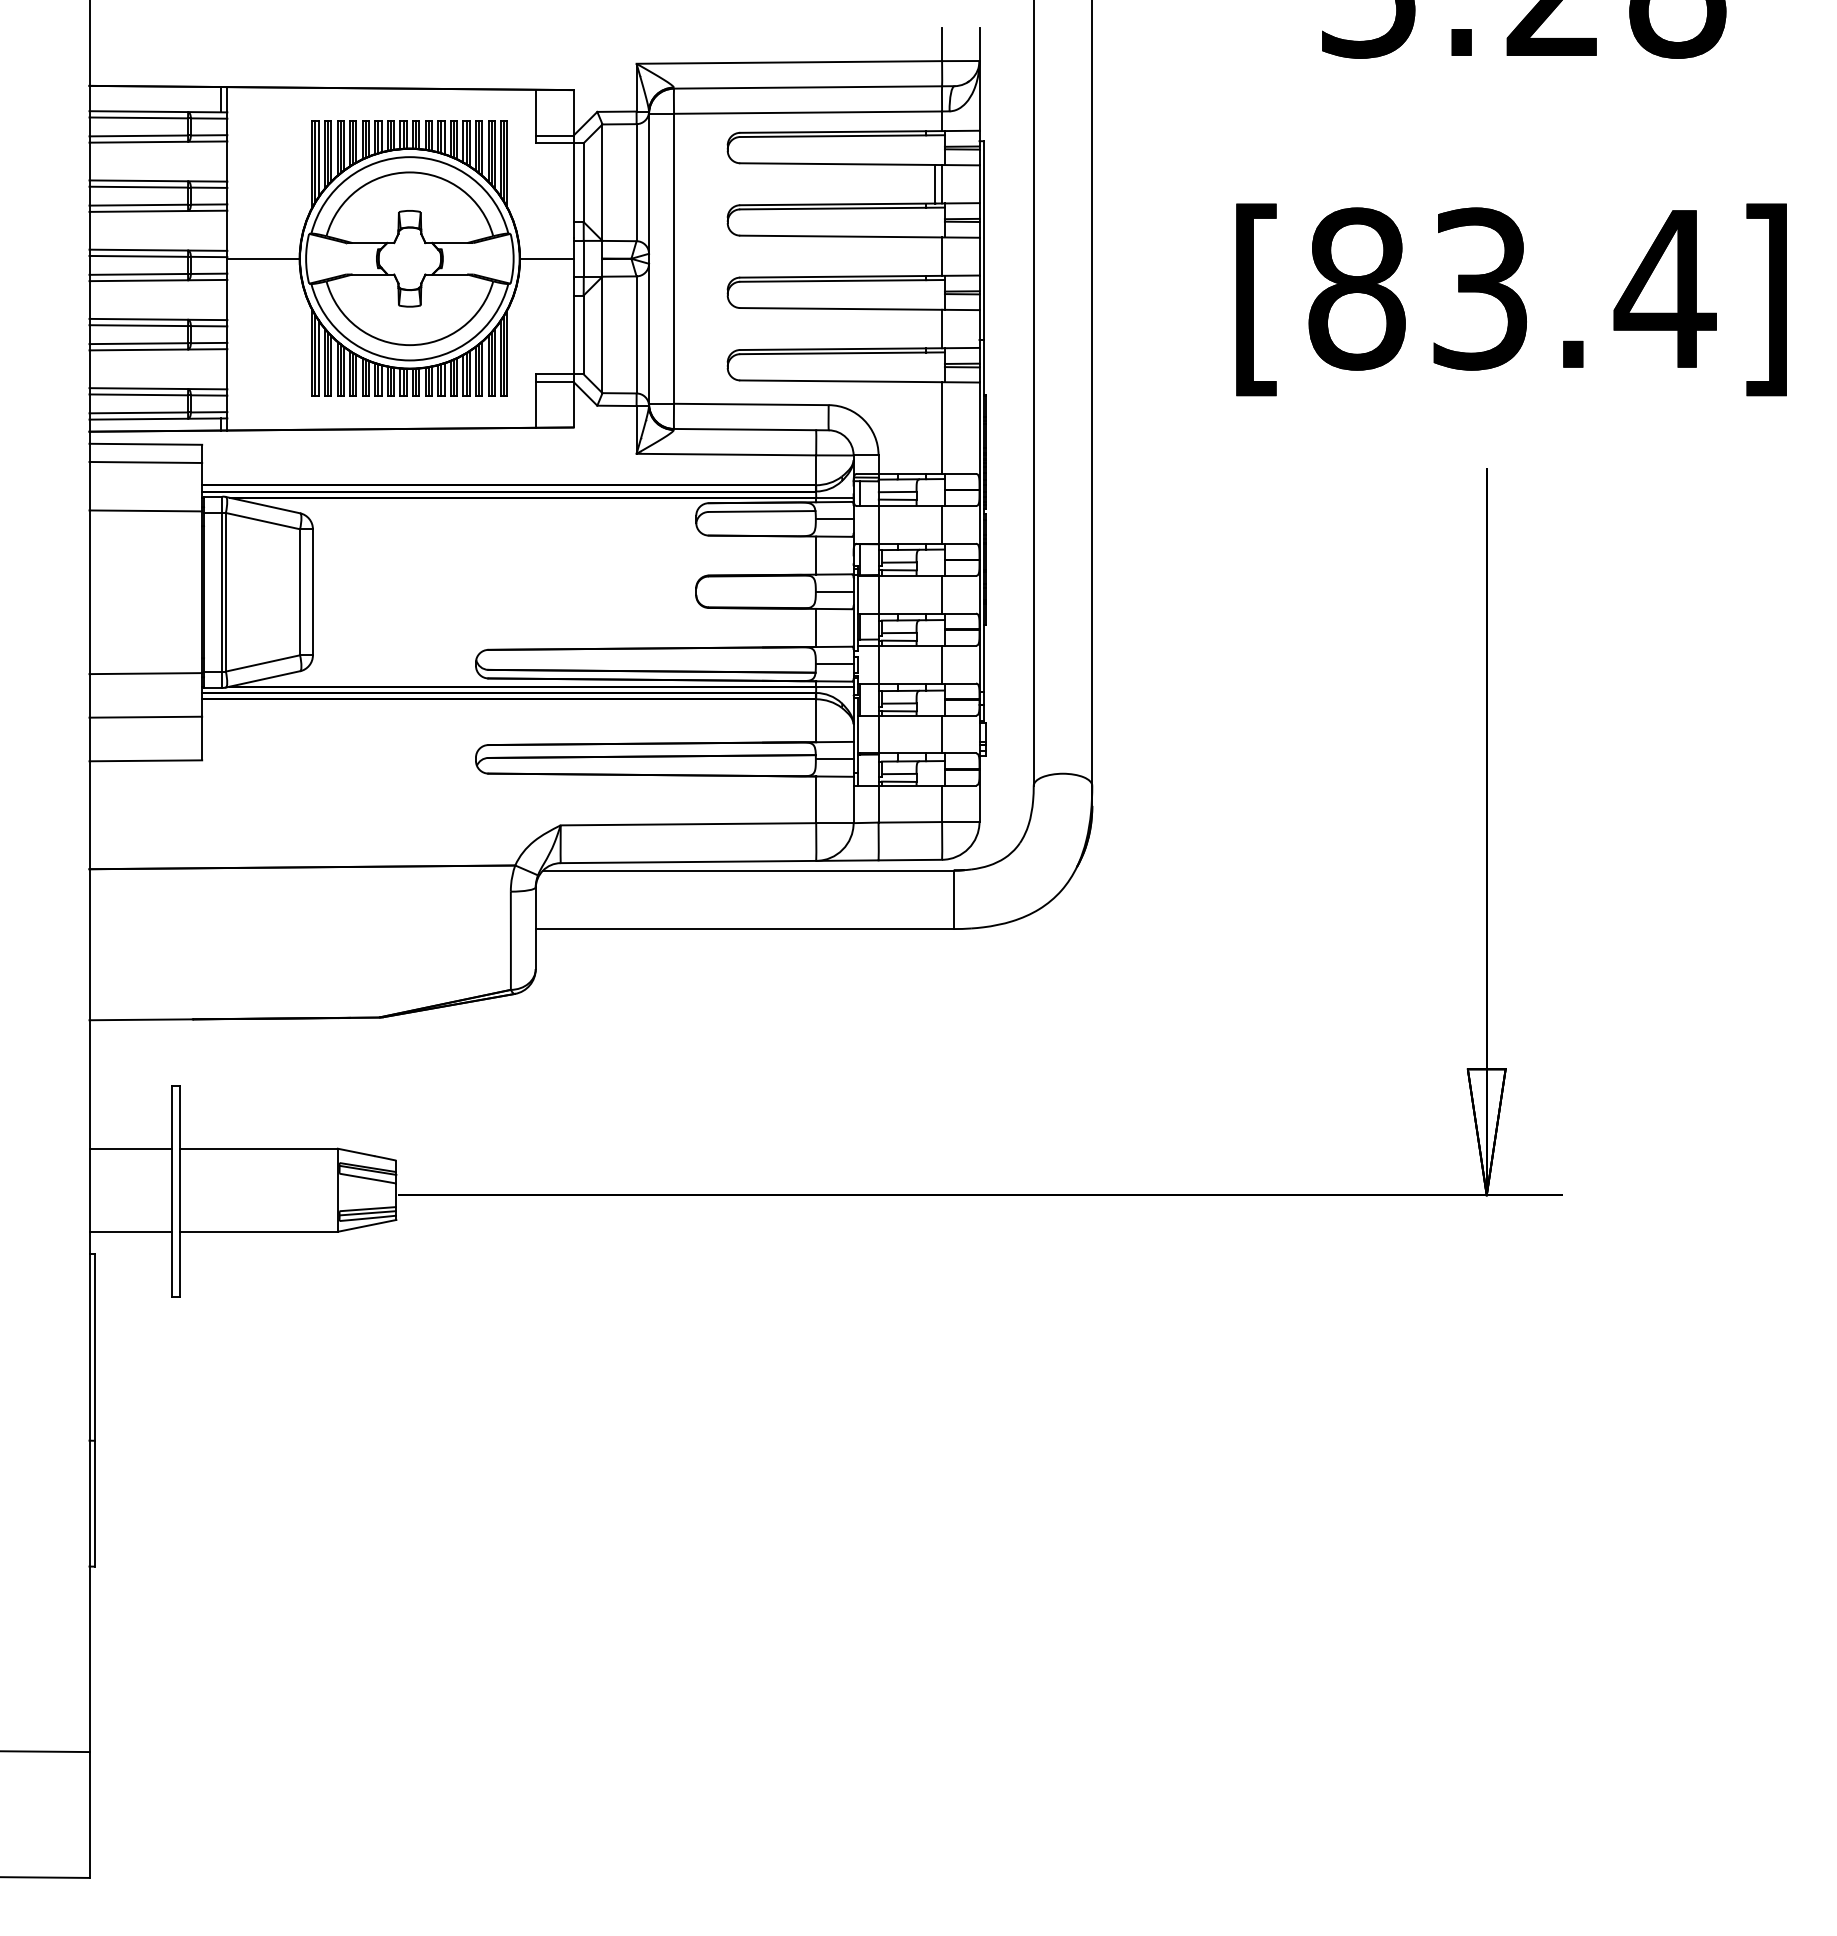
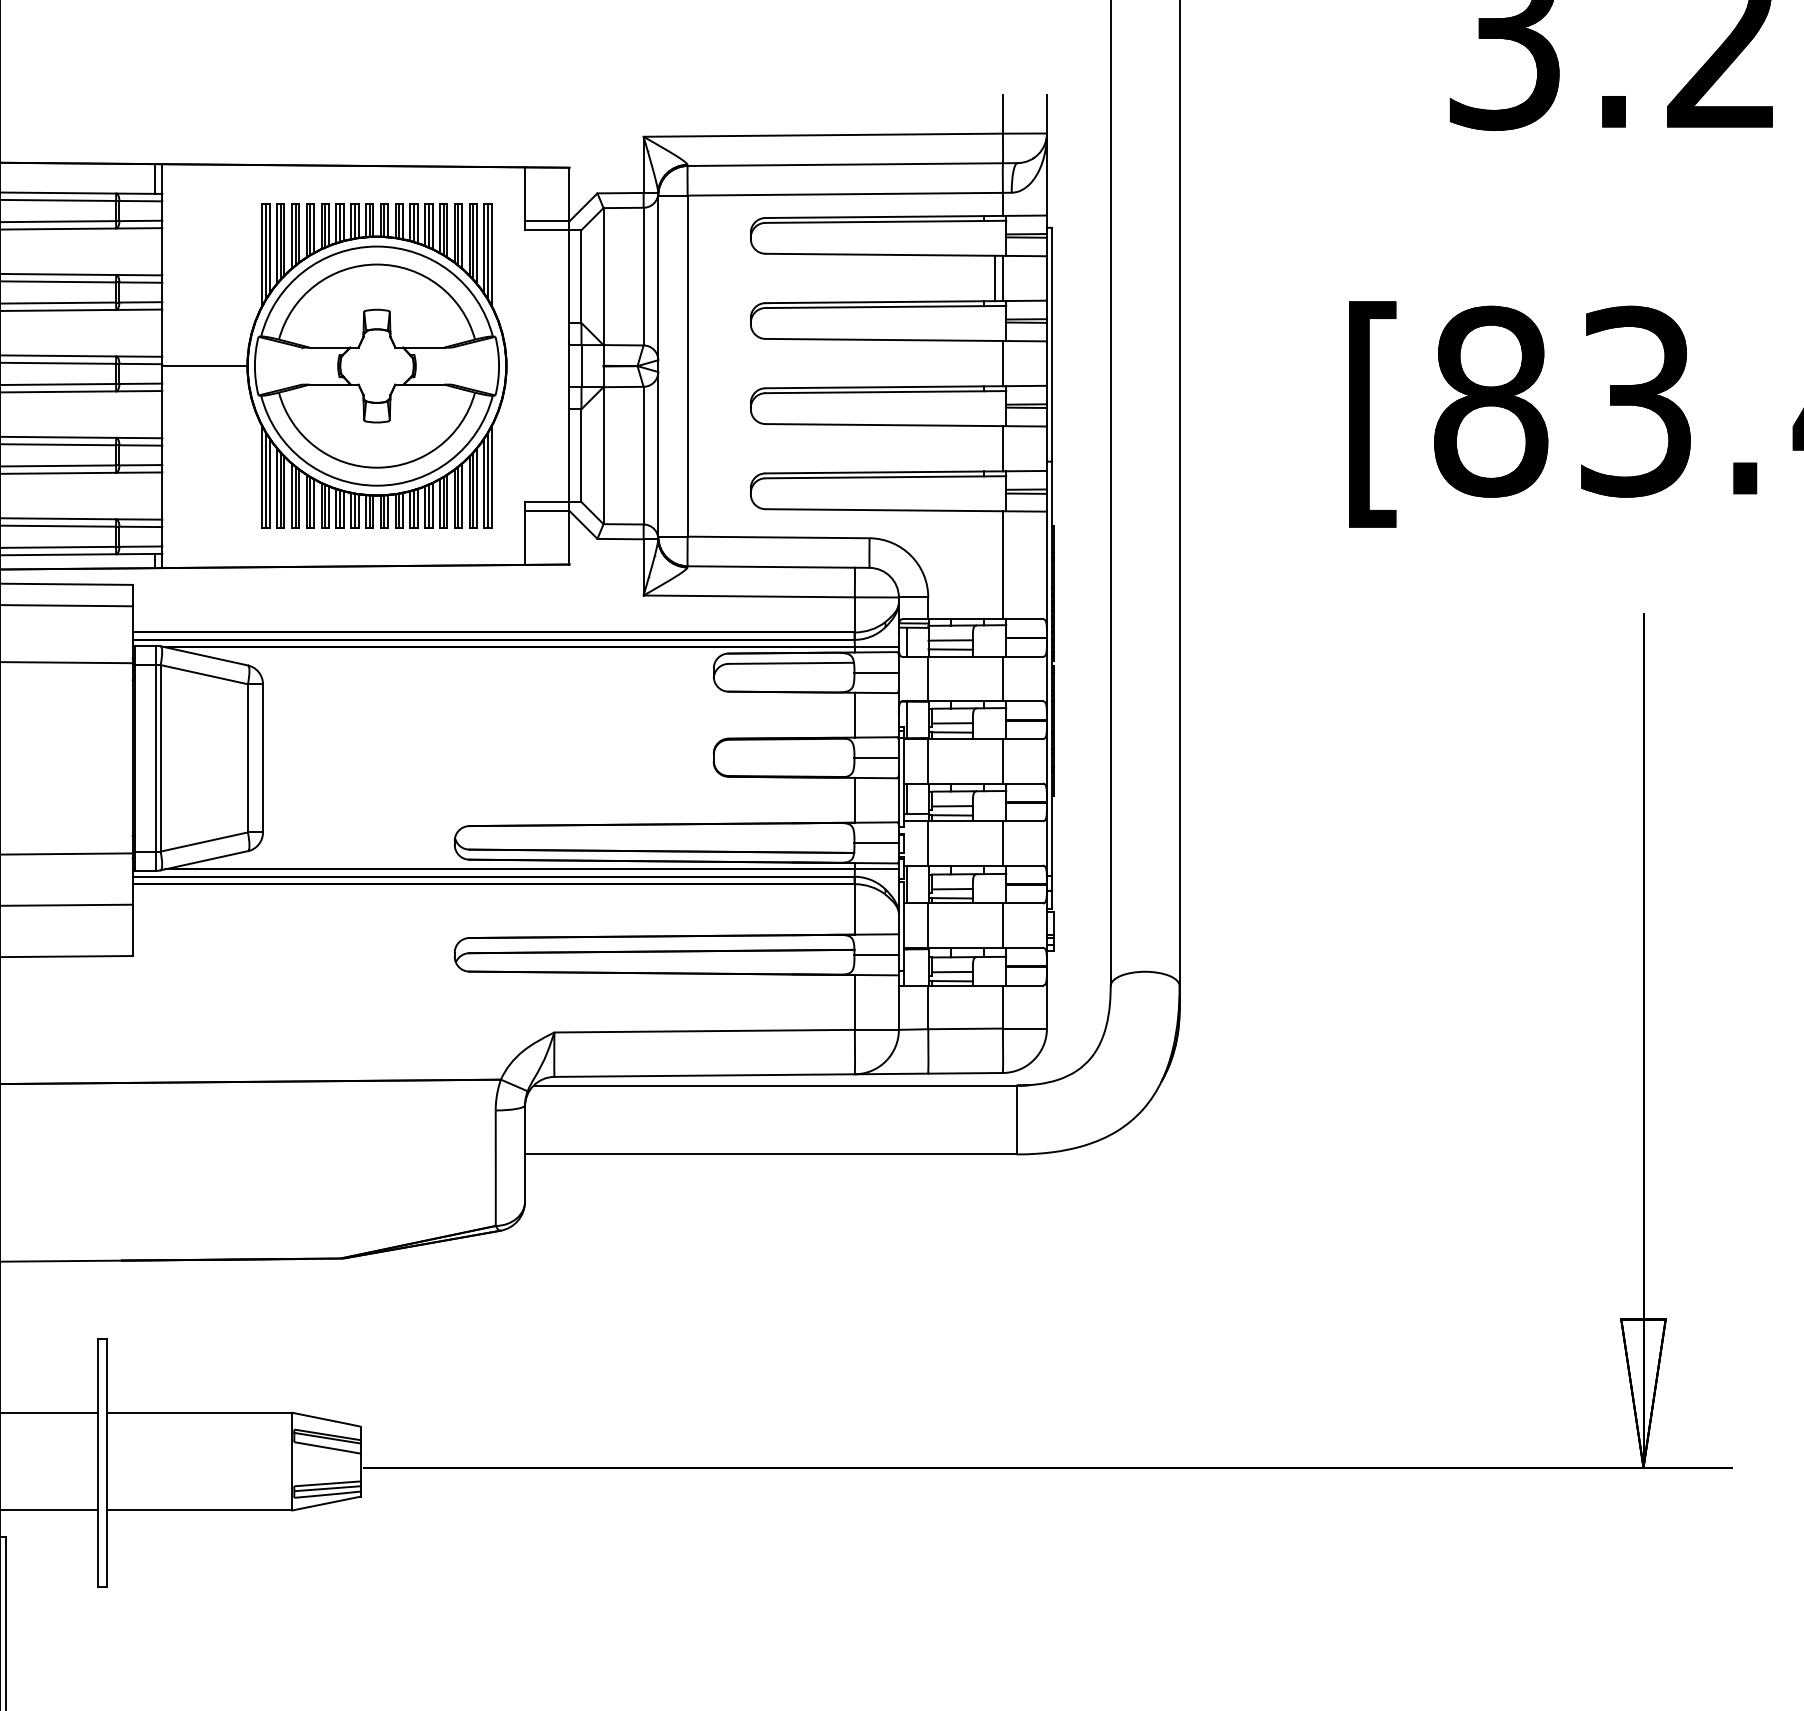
line: (546, 258) -> (537, 365), removed

